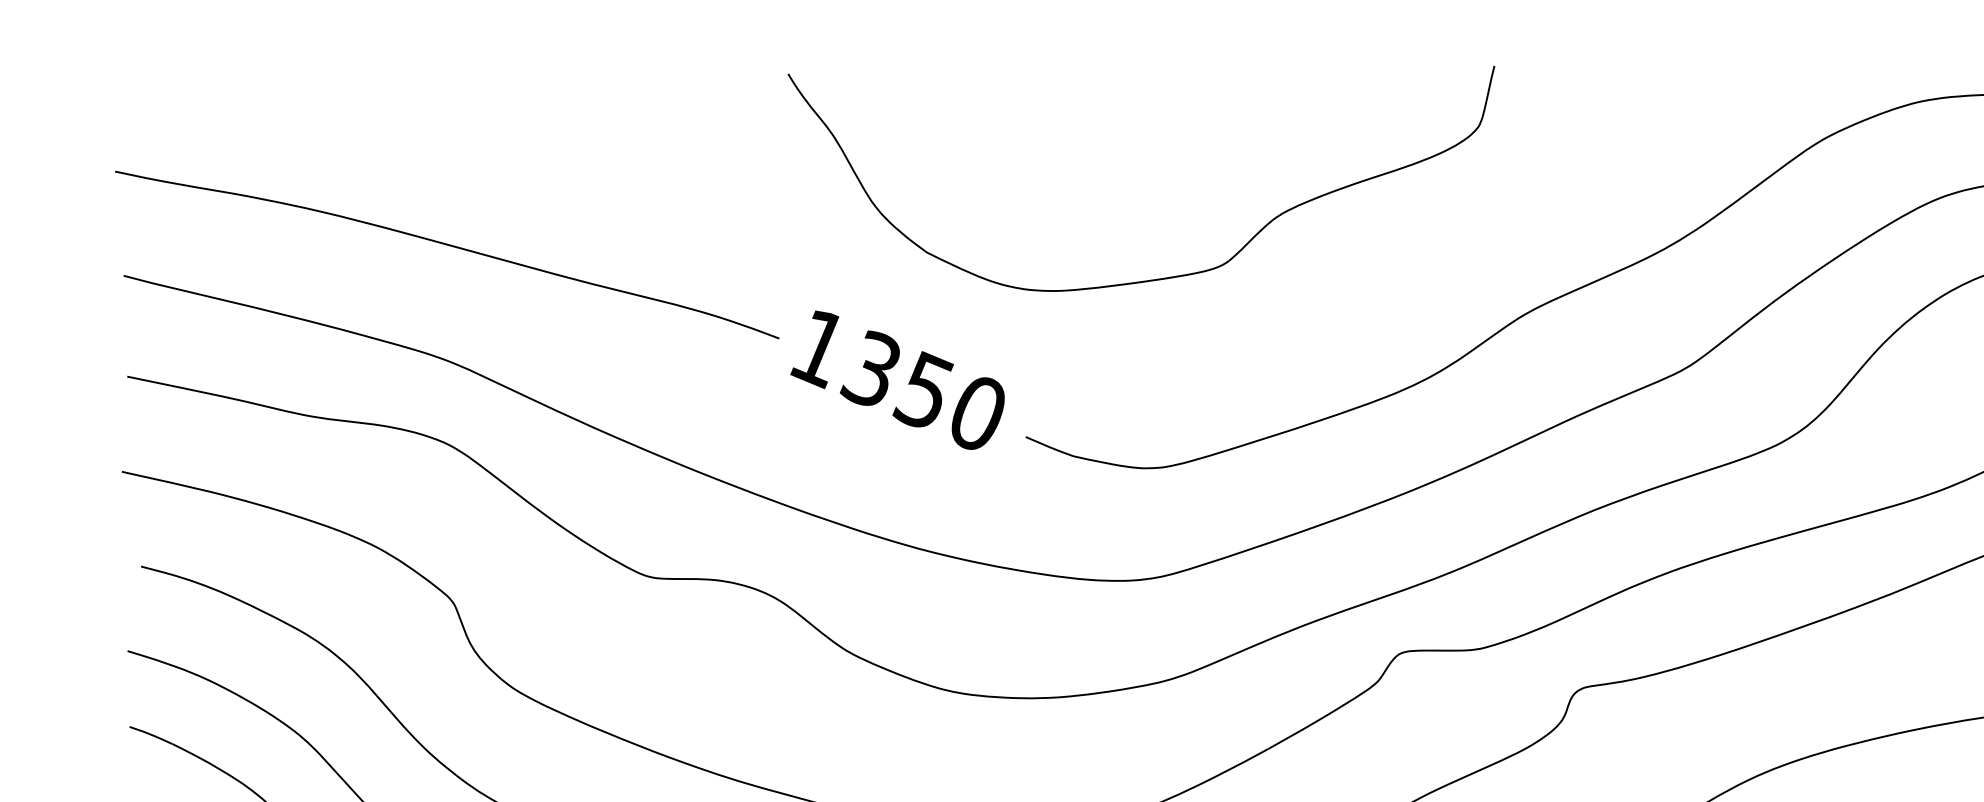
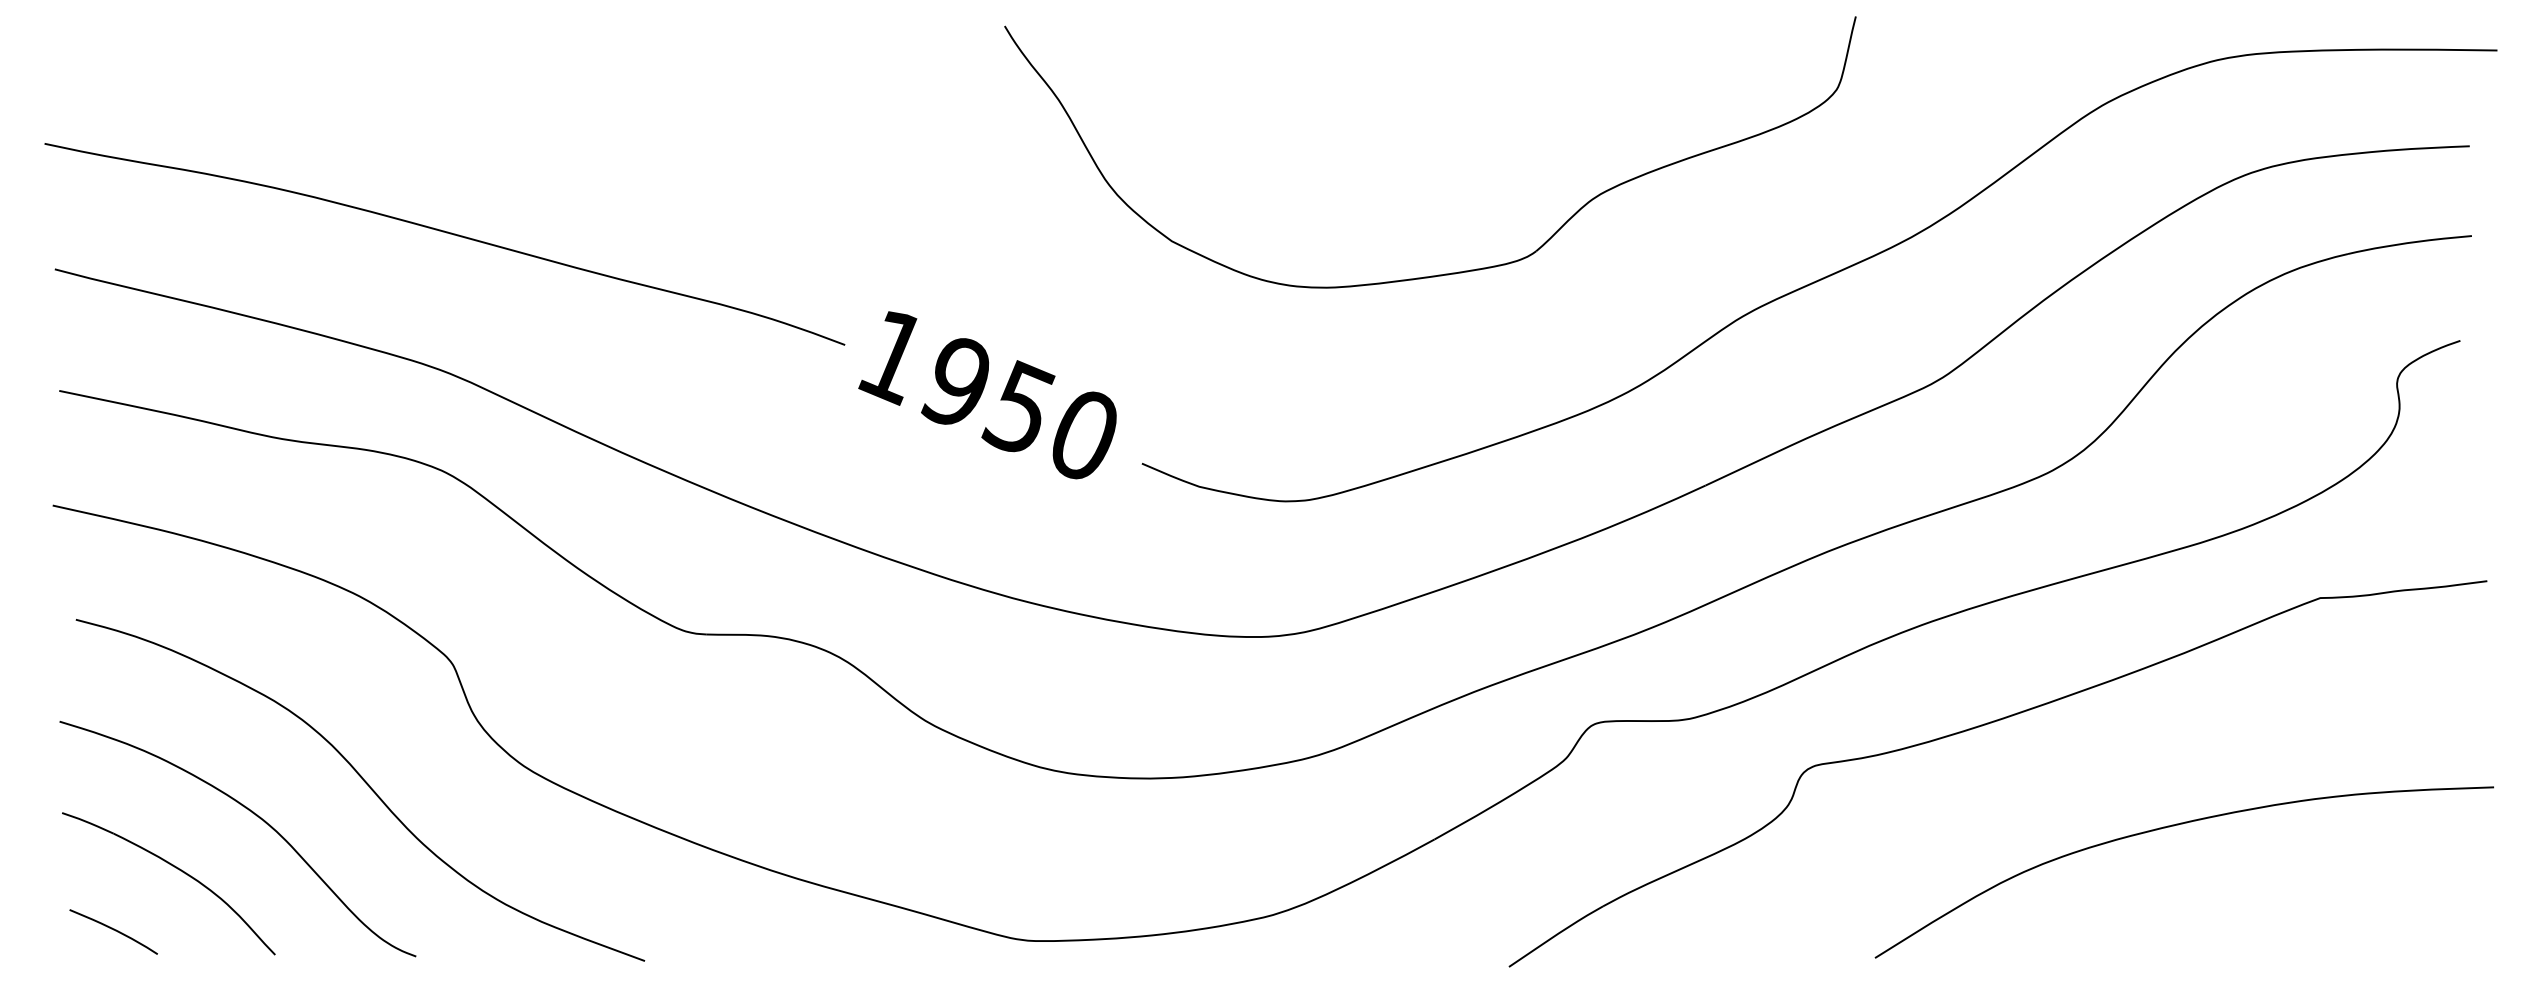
part: (1158, 278) -> (1451, 272), moved
text: (870, 368) -> (954, 380), 1350 -> 1950

